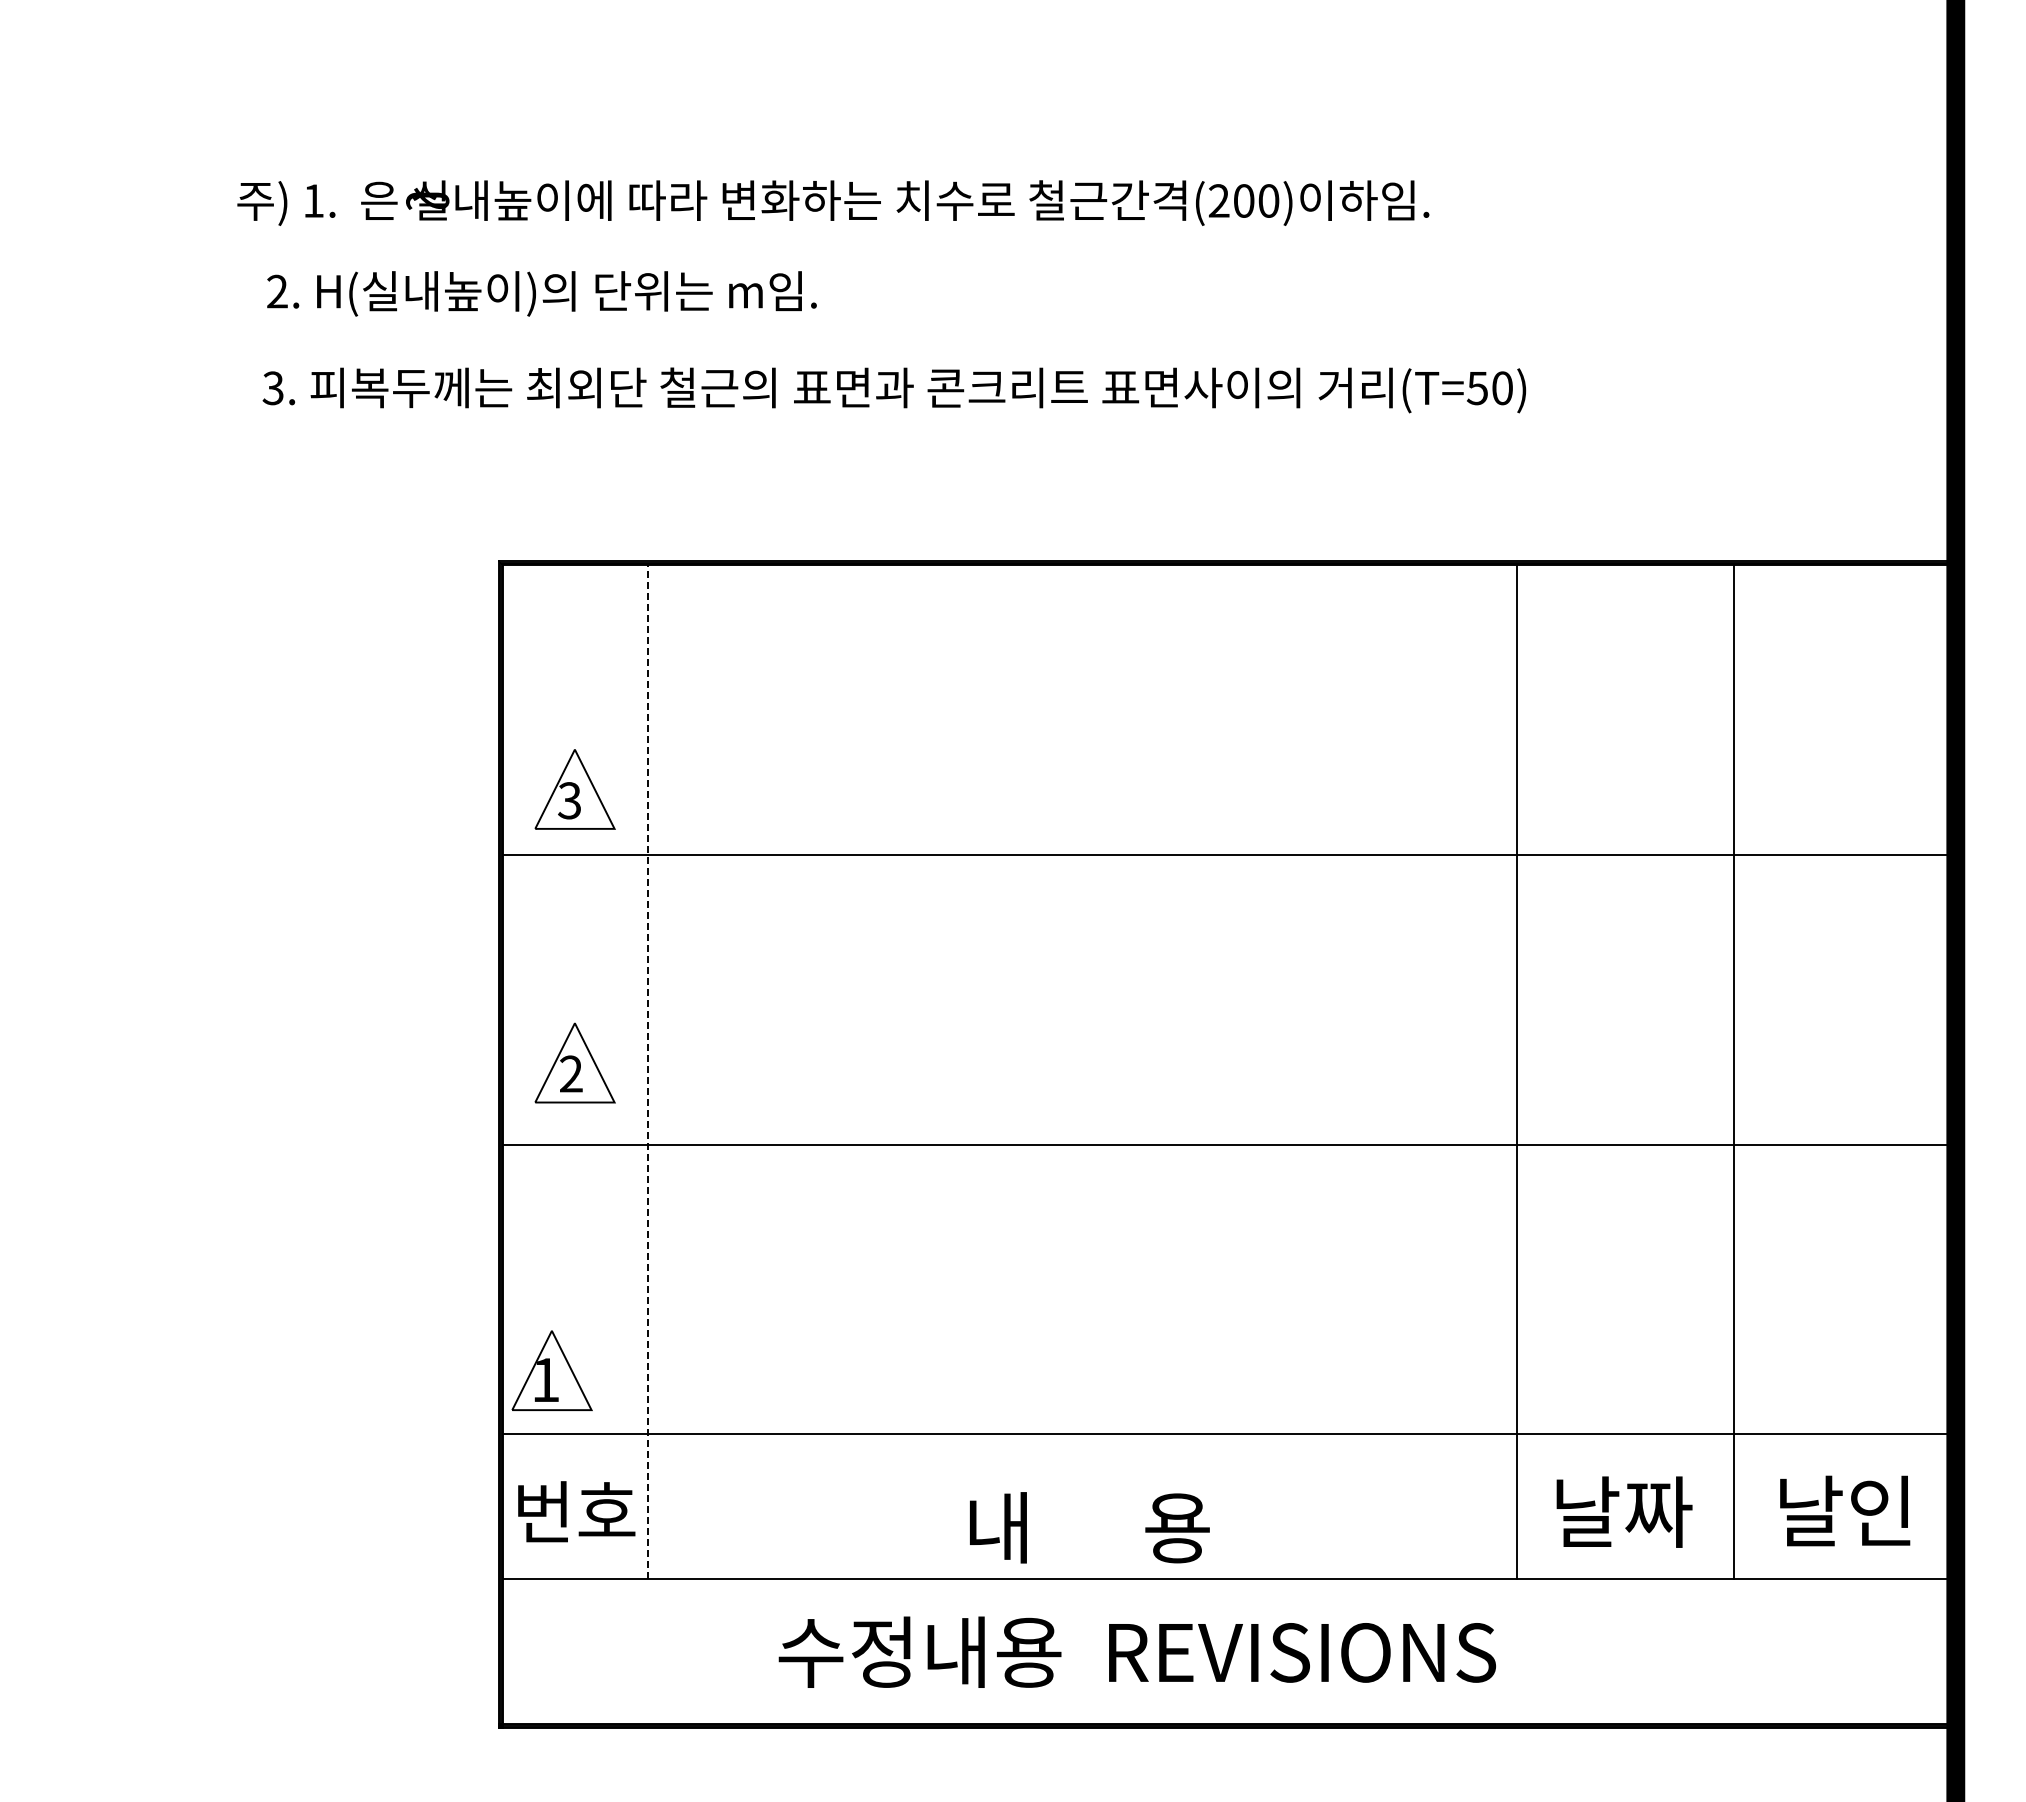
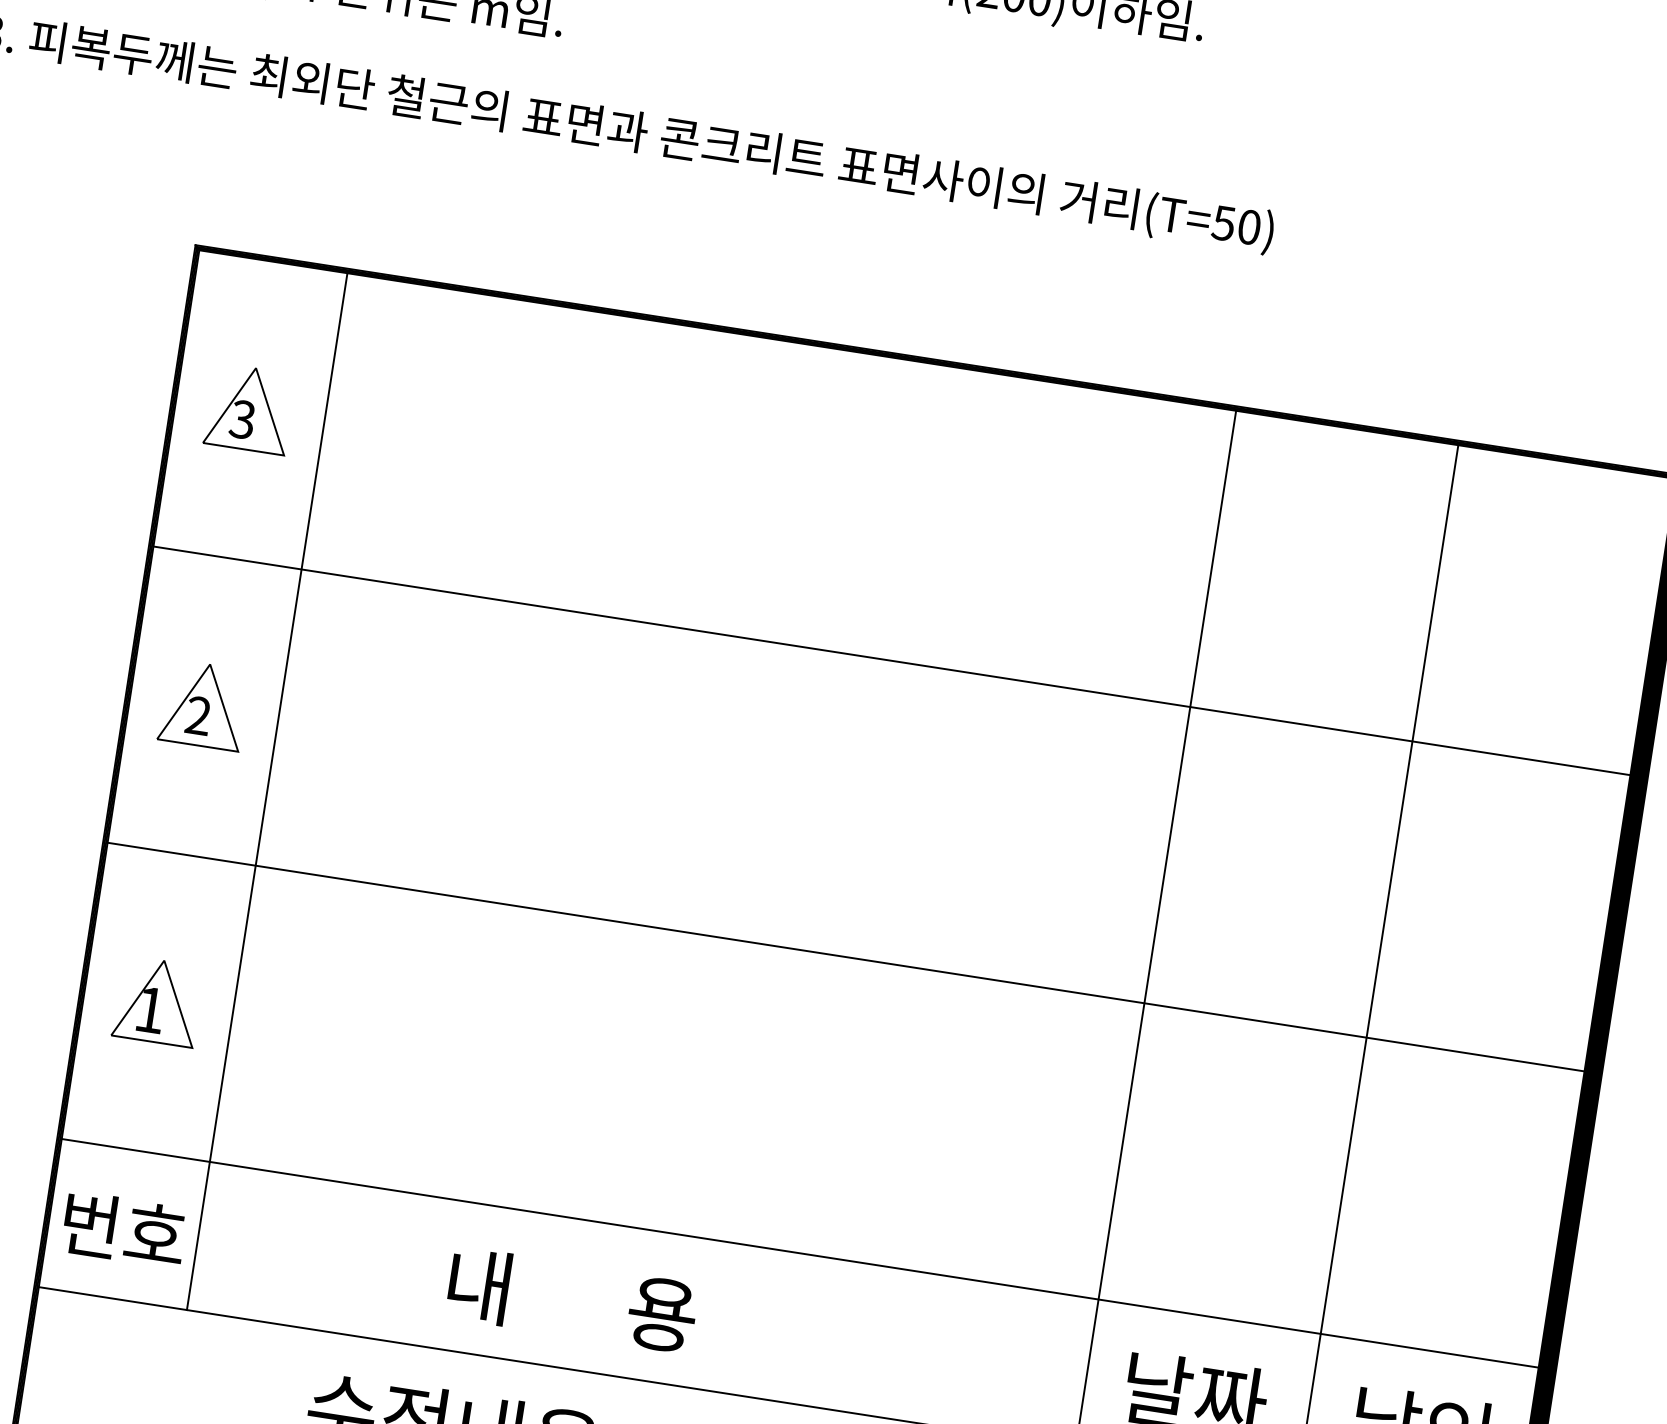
part: (574, 789) -> (249, 408), moved
part: (574, 1062) -> (203, 704), moved
line: (648, 1072) -> (267, 791), dashed -> solid
part: (551, 1370) -> (157, 1001), moved
text: (1089, 1527) -> (572, 1299), moved

